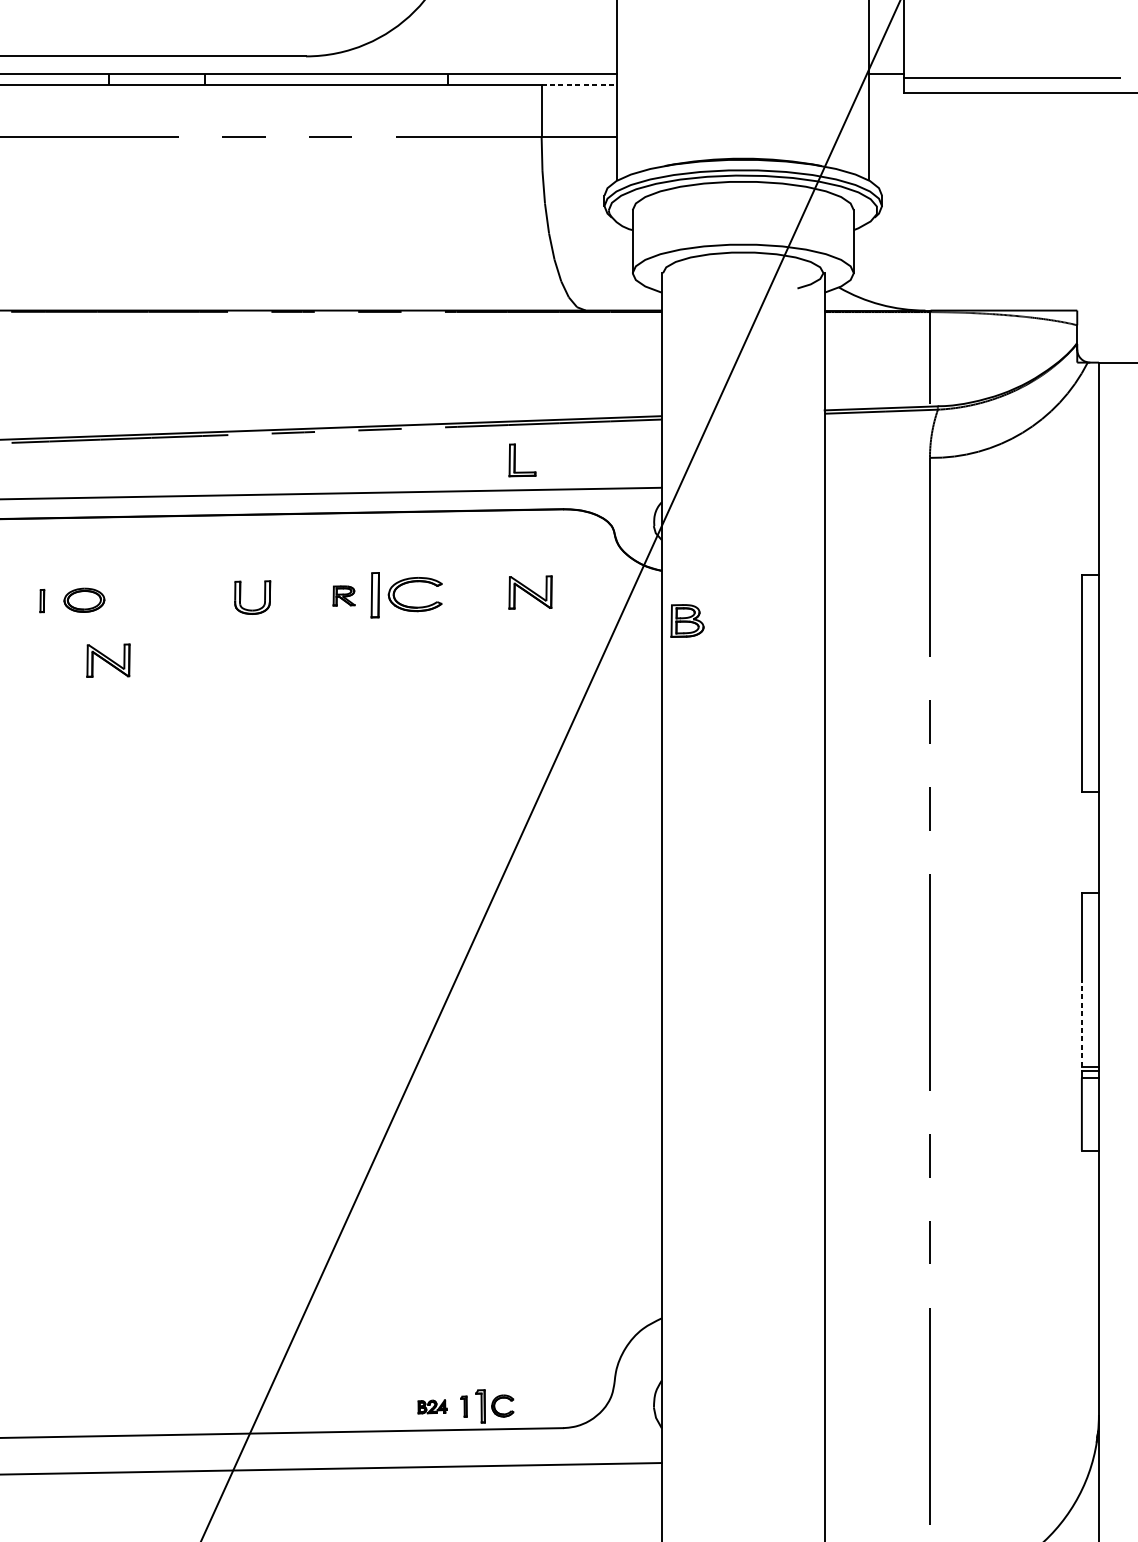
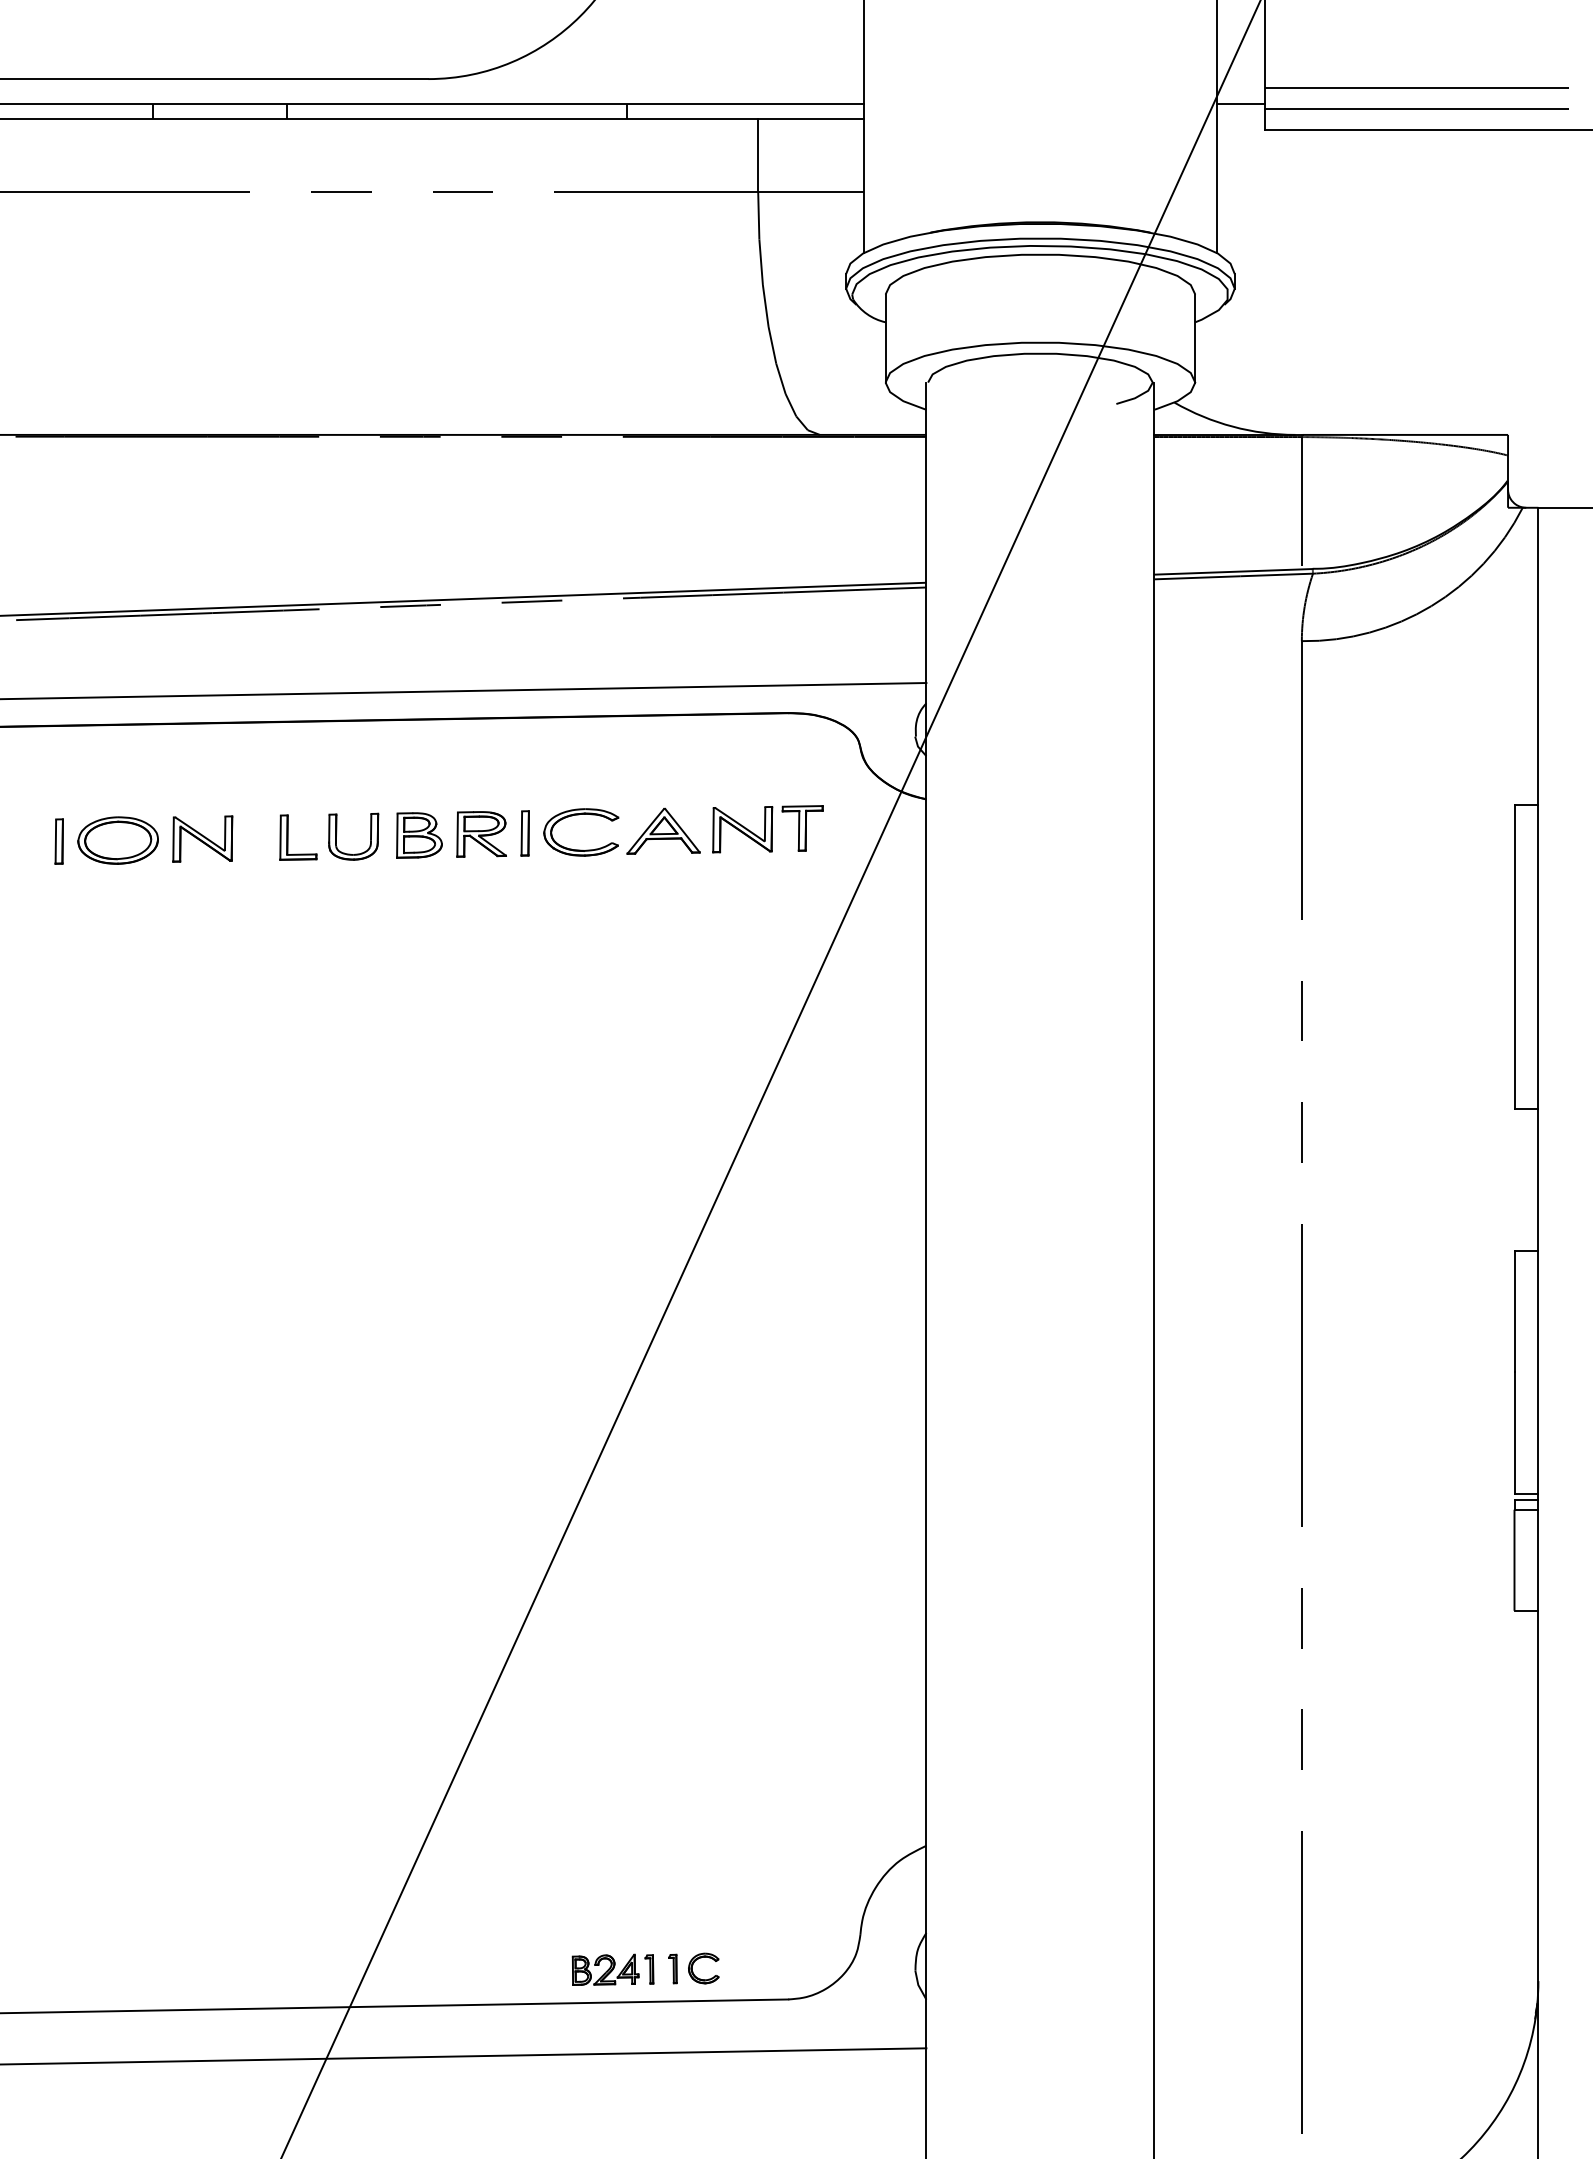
line: (1011, 62) -> (1416, 87), added
line: (579, 85) -> (811, 119), dashed -> solid
part: (515, 460) -> (288, 837), moved
part: (573, 591) -> (802, 828), added
part: (473, 593) -> (663, 830), added
part: (343, 595) -> (481, 834), size x1.67
part: (374, 595) -> (524, 833), size x0.71
part: (41, 600) -> (58, 841), size x1.43
part: (83, 600) -> (117, 840), size x1.43
part: (687, 620) -> (419, 835), moved
part: (108, 660) -> (202, 838), moved
line: (1081, 1023) -> (1514, 1432), dashed -> solid
part: (432, 1406) -> (605, 1969), size x1.67
part: (480, 1406) -> (672, 1968), size x0.62

